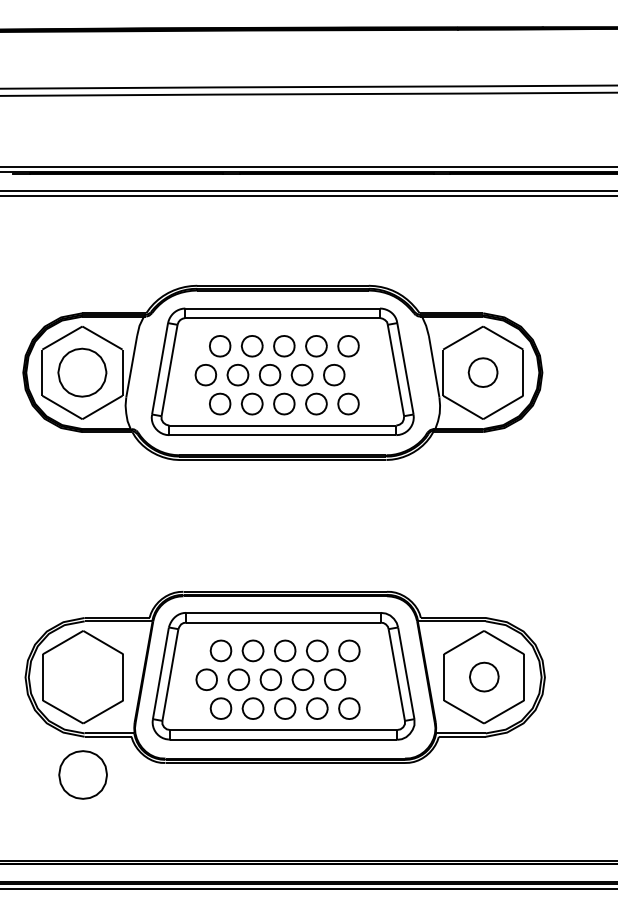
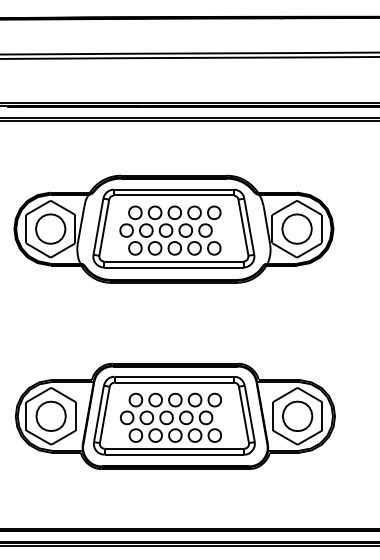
part: (482, 371) -> (296, 228), size x1.67
part: (483, 675) -> (297, 415), size x1.67
part: (82, 773) -> (50, 415), moved

